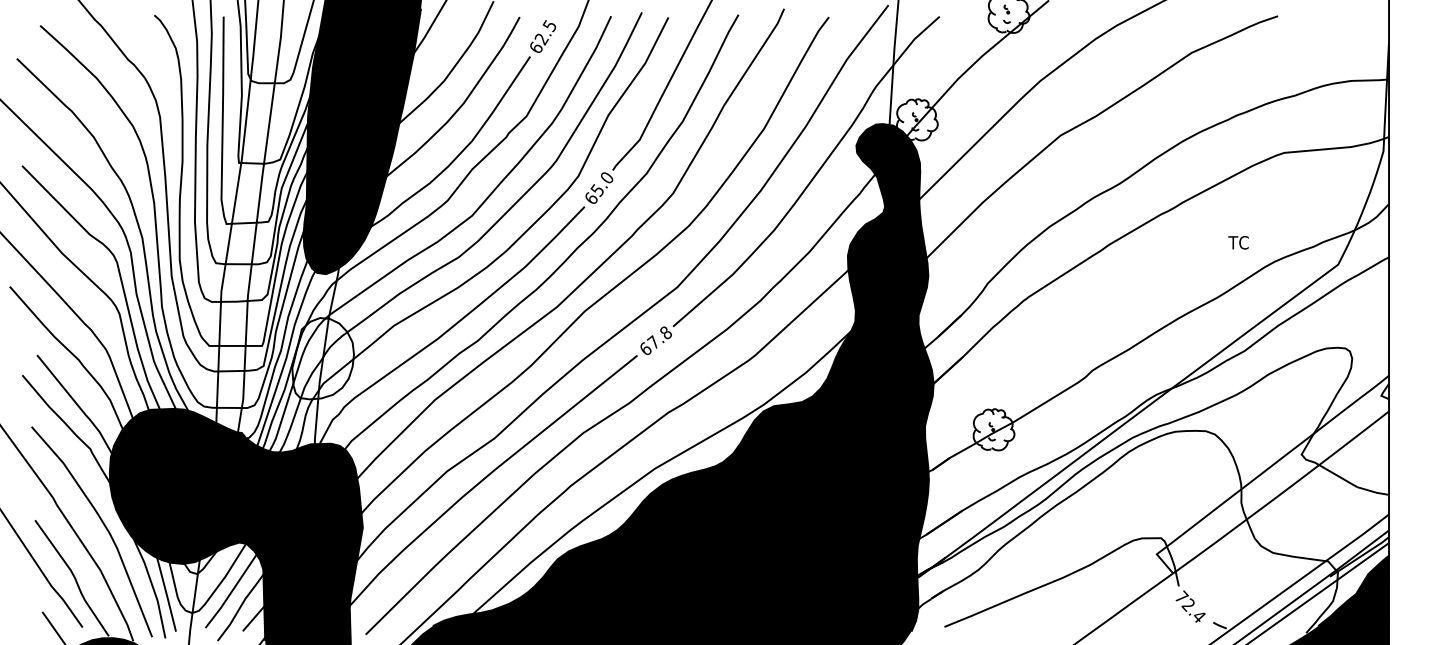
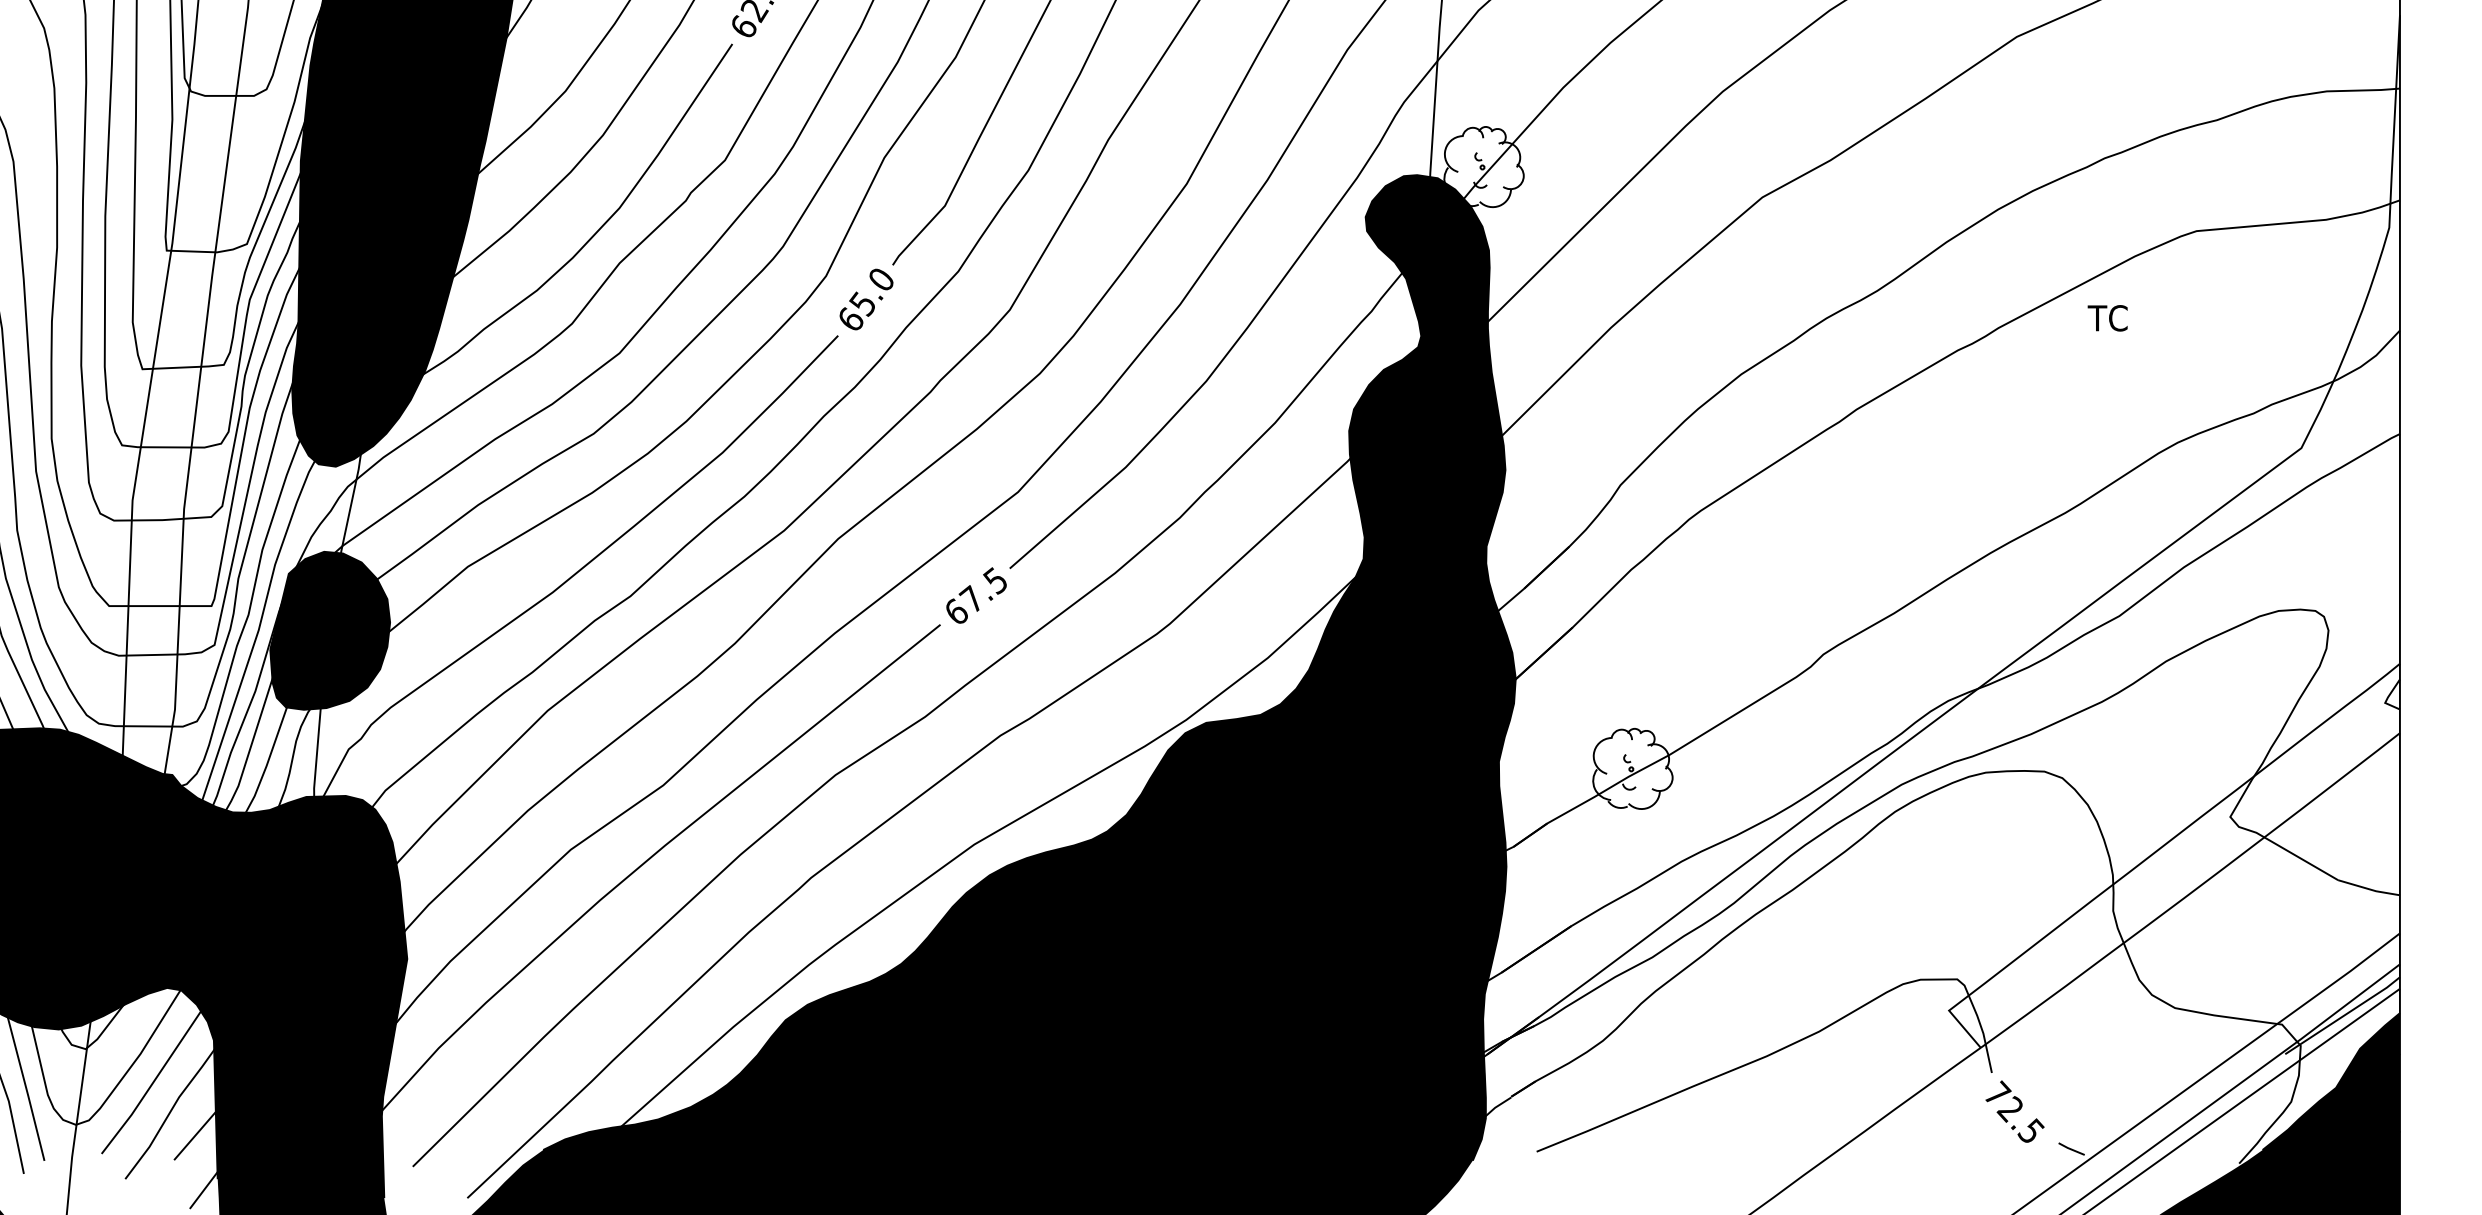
text: (1238, 242) -> (2107, 317), moved
text: (665, 332) -> (994, 579), 67.8 -> 67.5
fill: (323, 358) -> (330, 630), added
text: (1198, 615) -> (2029, 1129), 72.4 -> 72.5

